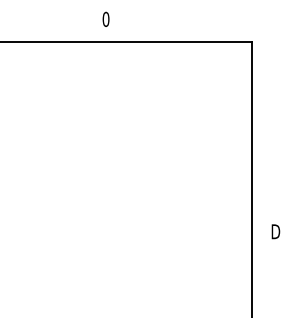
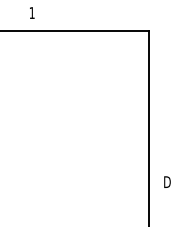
text: (105, 18) -> (31, 12), 0 -> 1

